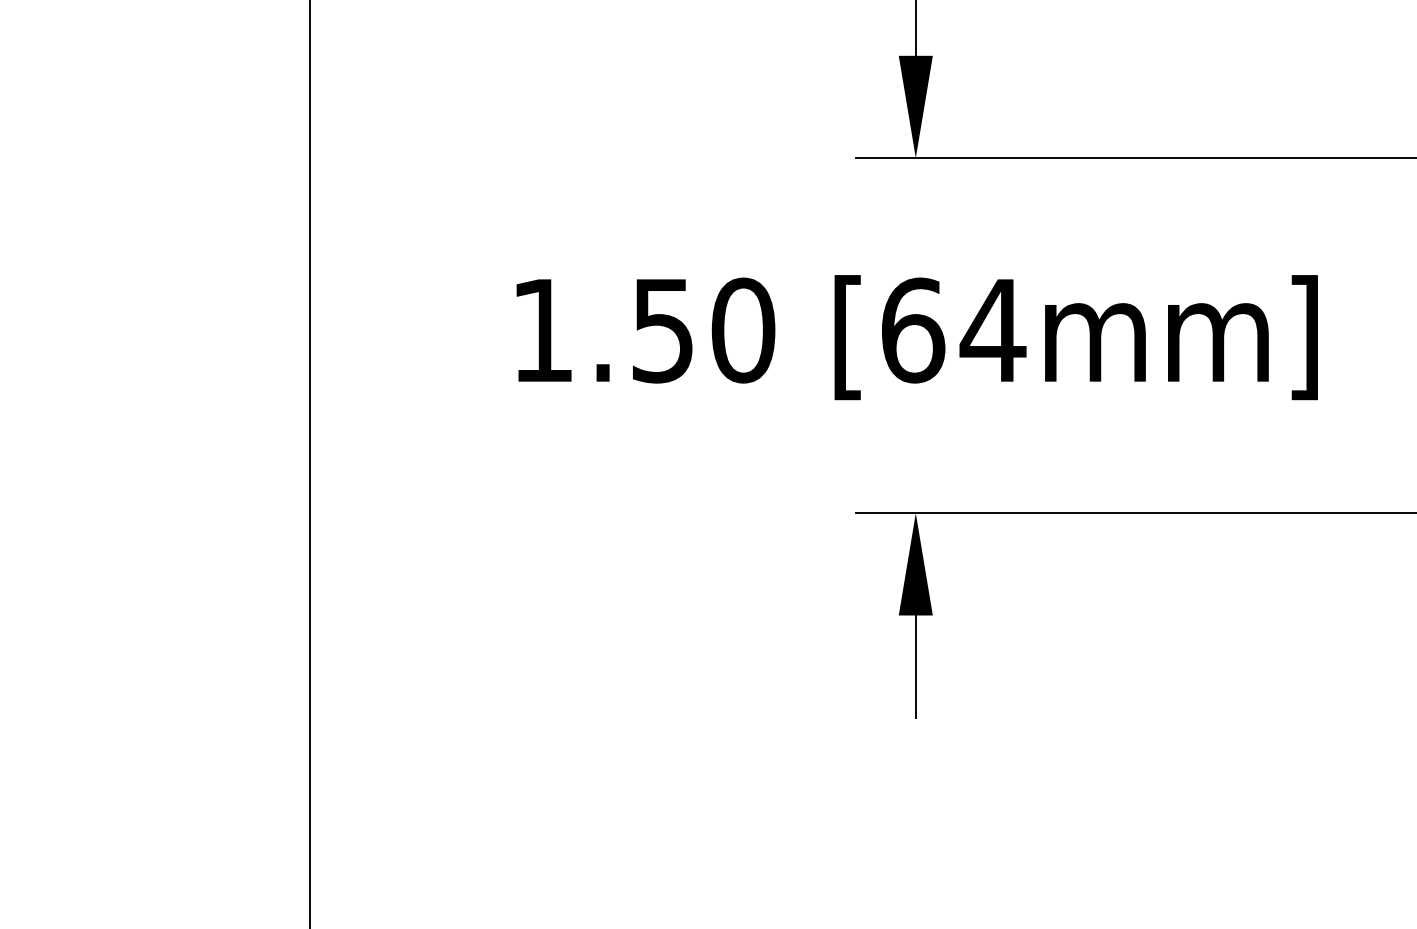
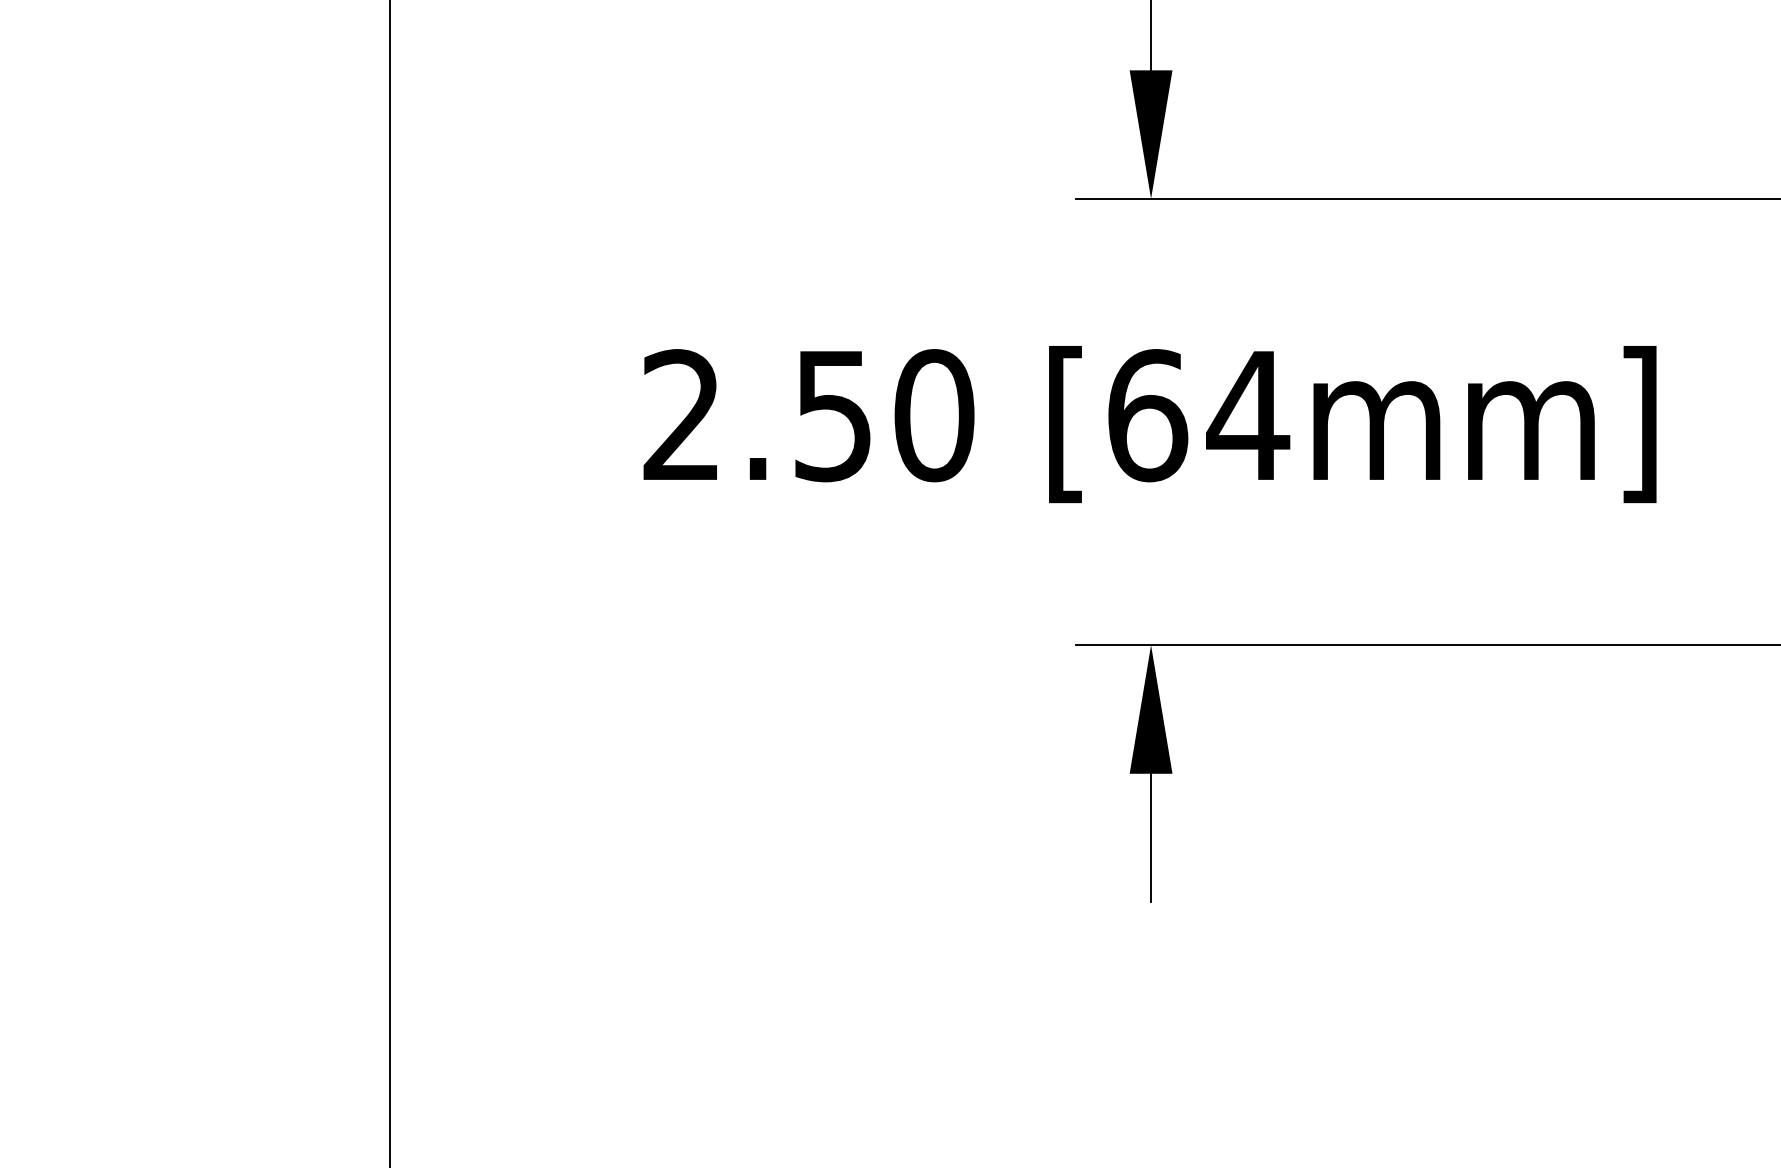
text: (541, 329) -> (680, 414), 1.50 -> 2.50

